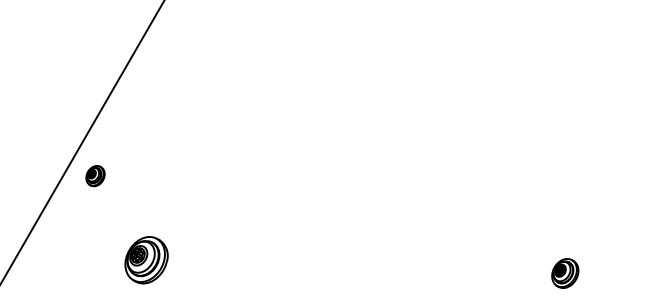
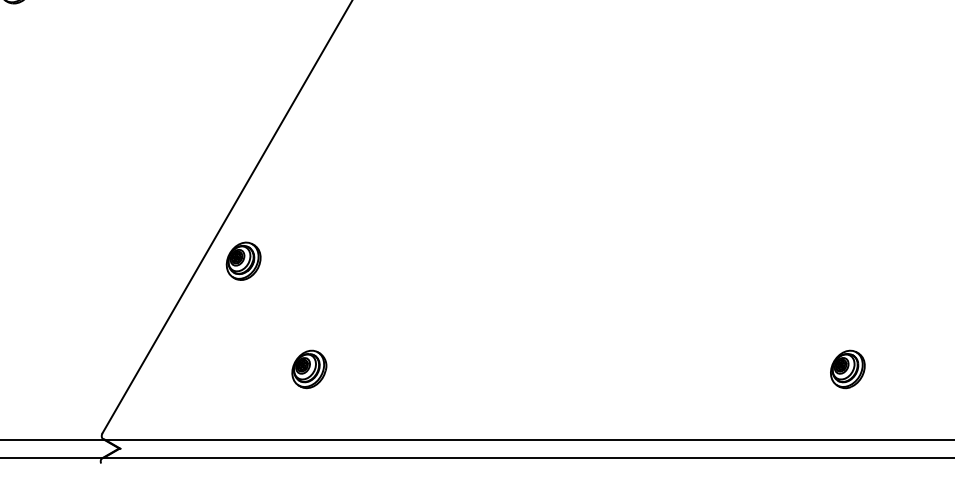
part: (95, 175) -> (243, 260), size x1.43
part: (146, 260) -> (309, 369), size x0.62
part: (565, 273) -> (847, 369), moved

